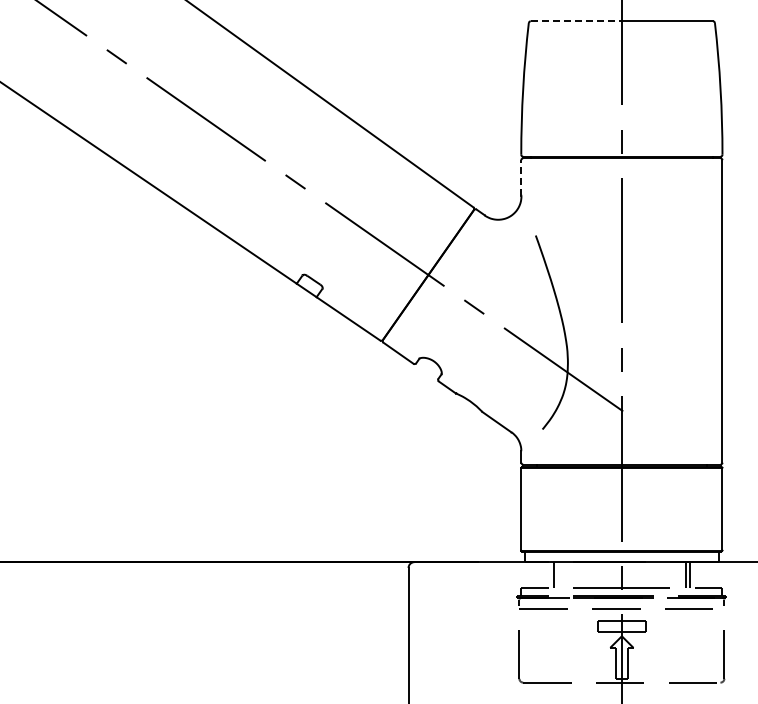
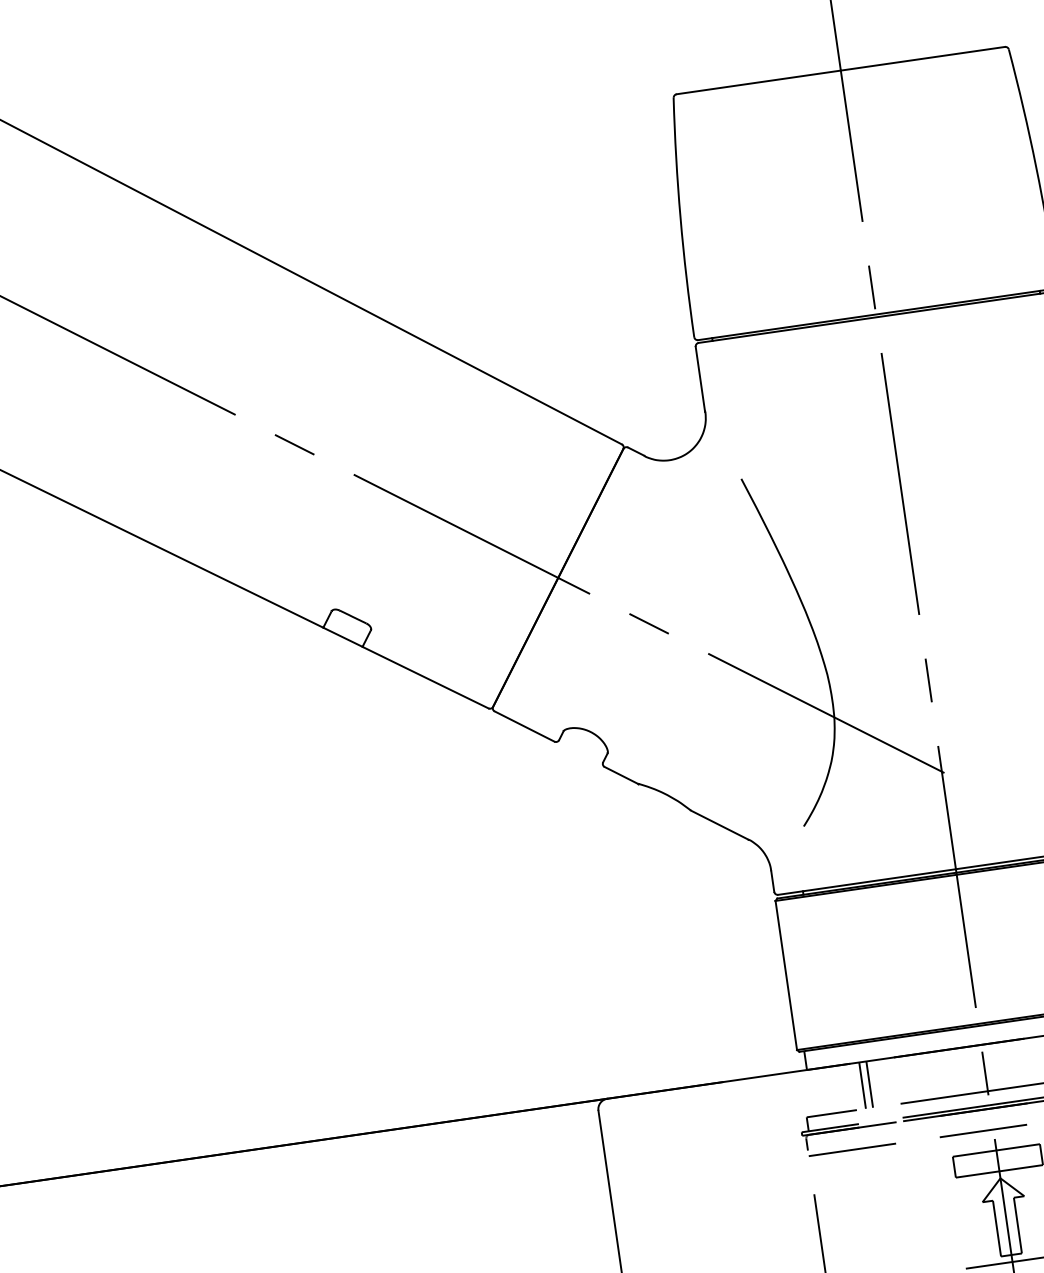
line: (576, 21) -> (759, 82), dashed -> solid
line: (521, 177) -> (700, 378), dashed -> solid
line: (558, 574) -> (870, 1083), added

